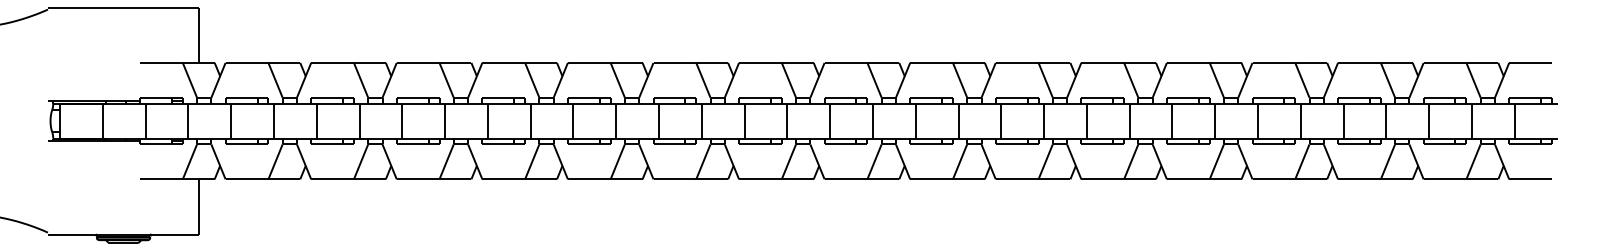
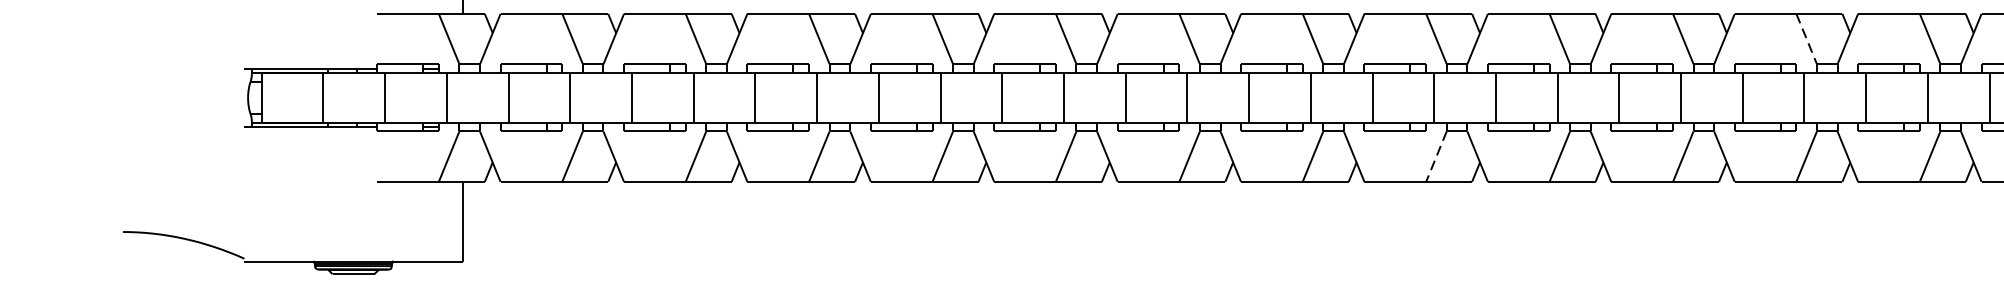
line: (1131, 80) -> (1807, 39), solid -> dashed
line: (874, 161) -> (1436, 156), solid -> dashed

